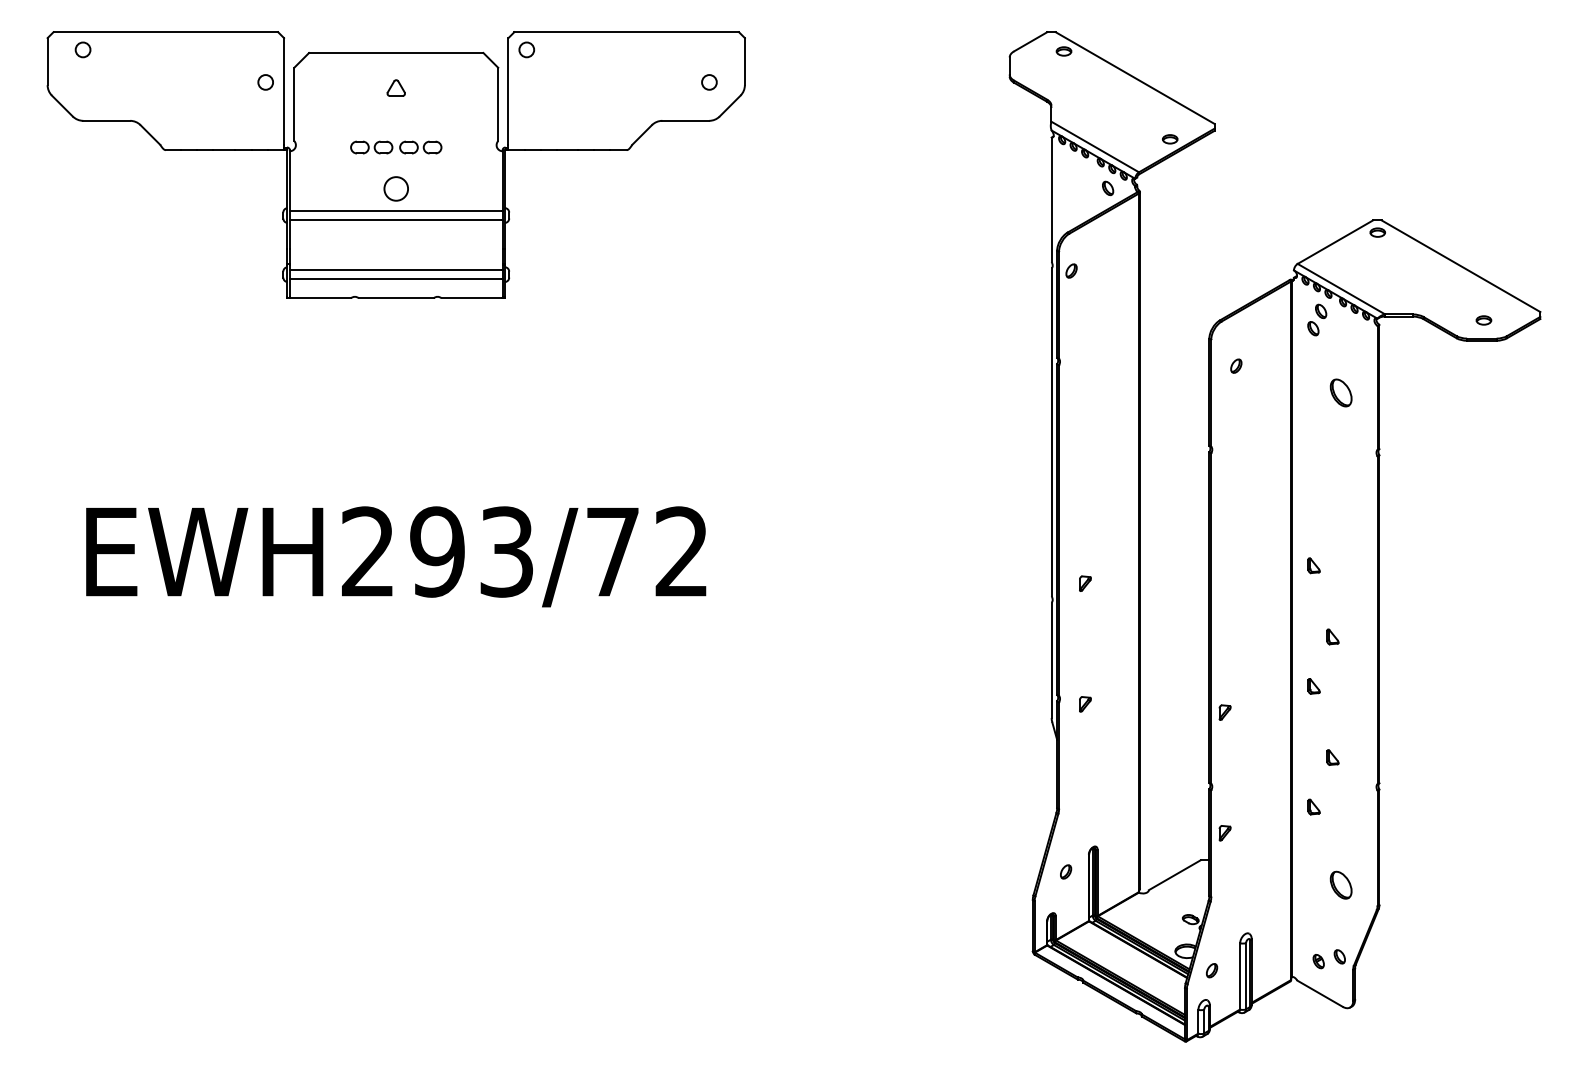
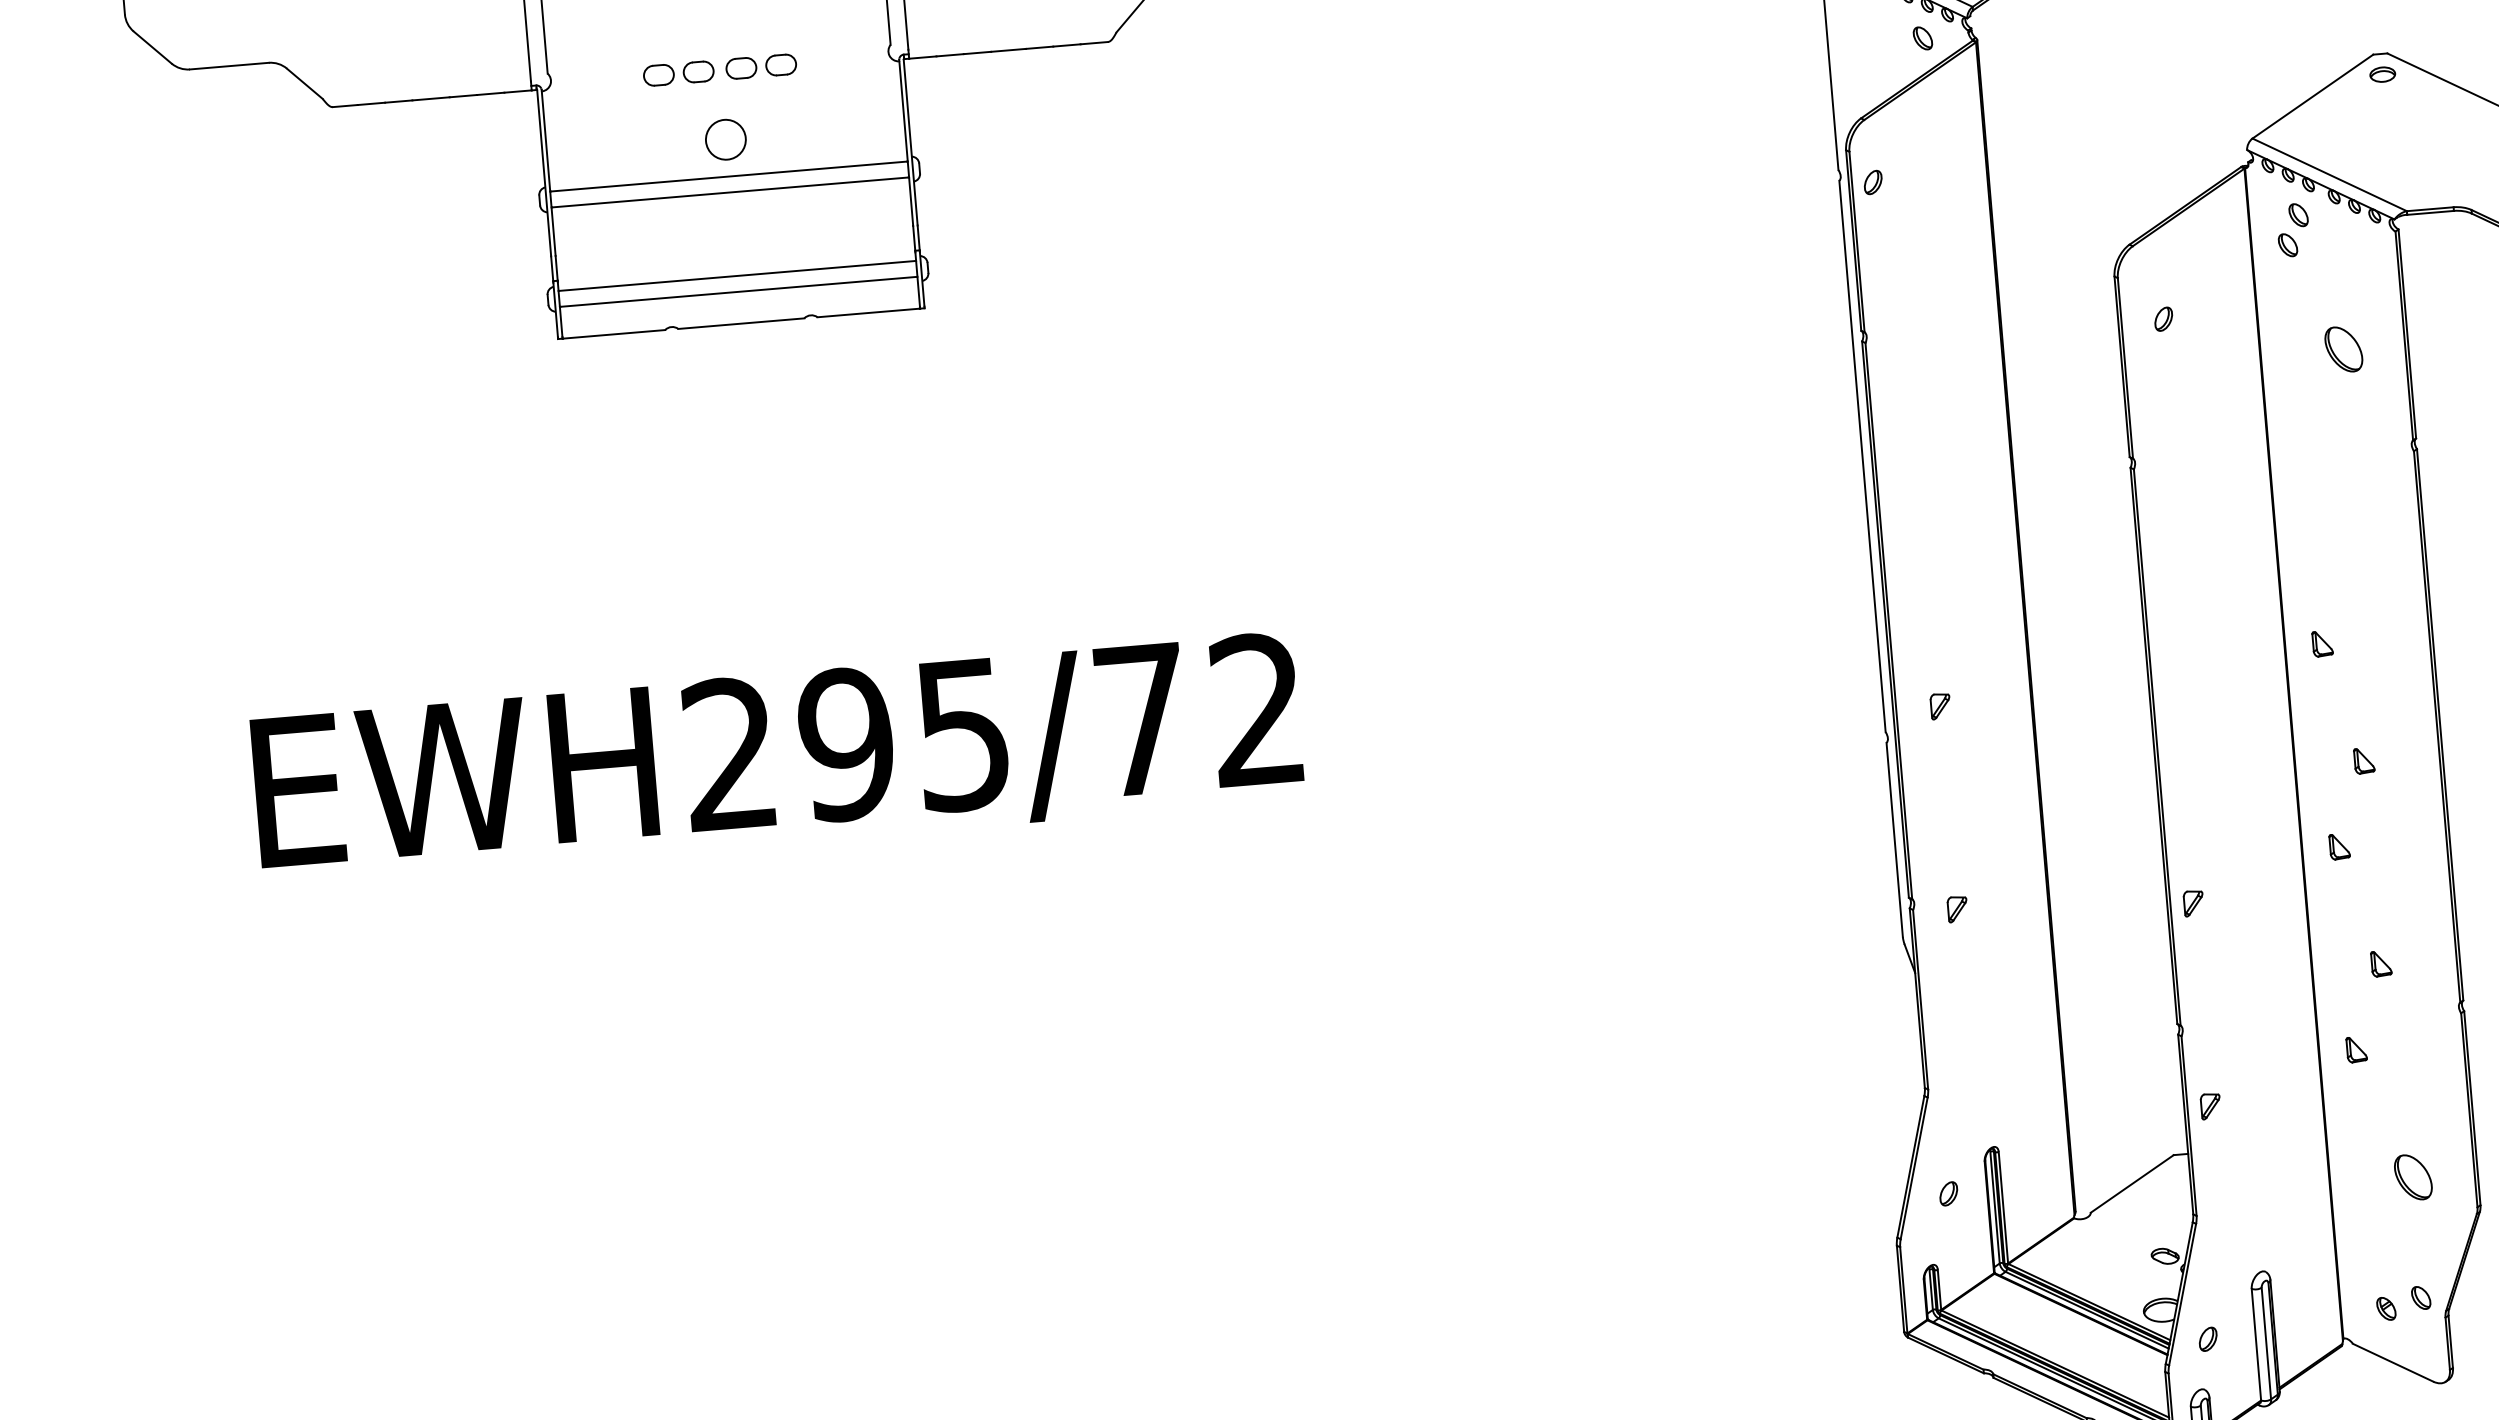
text: (506, 551) -> (962, 733), EWH293/72 -> EWH295/72

